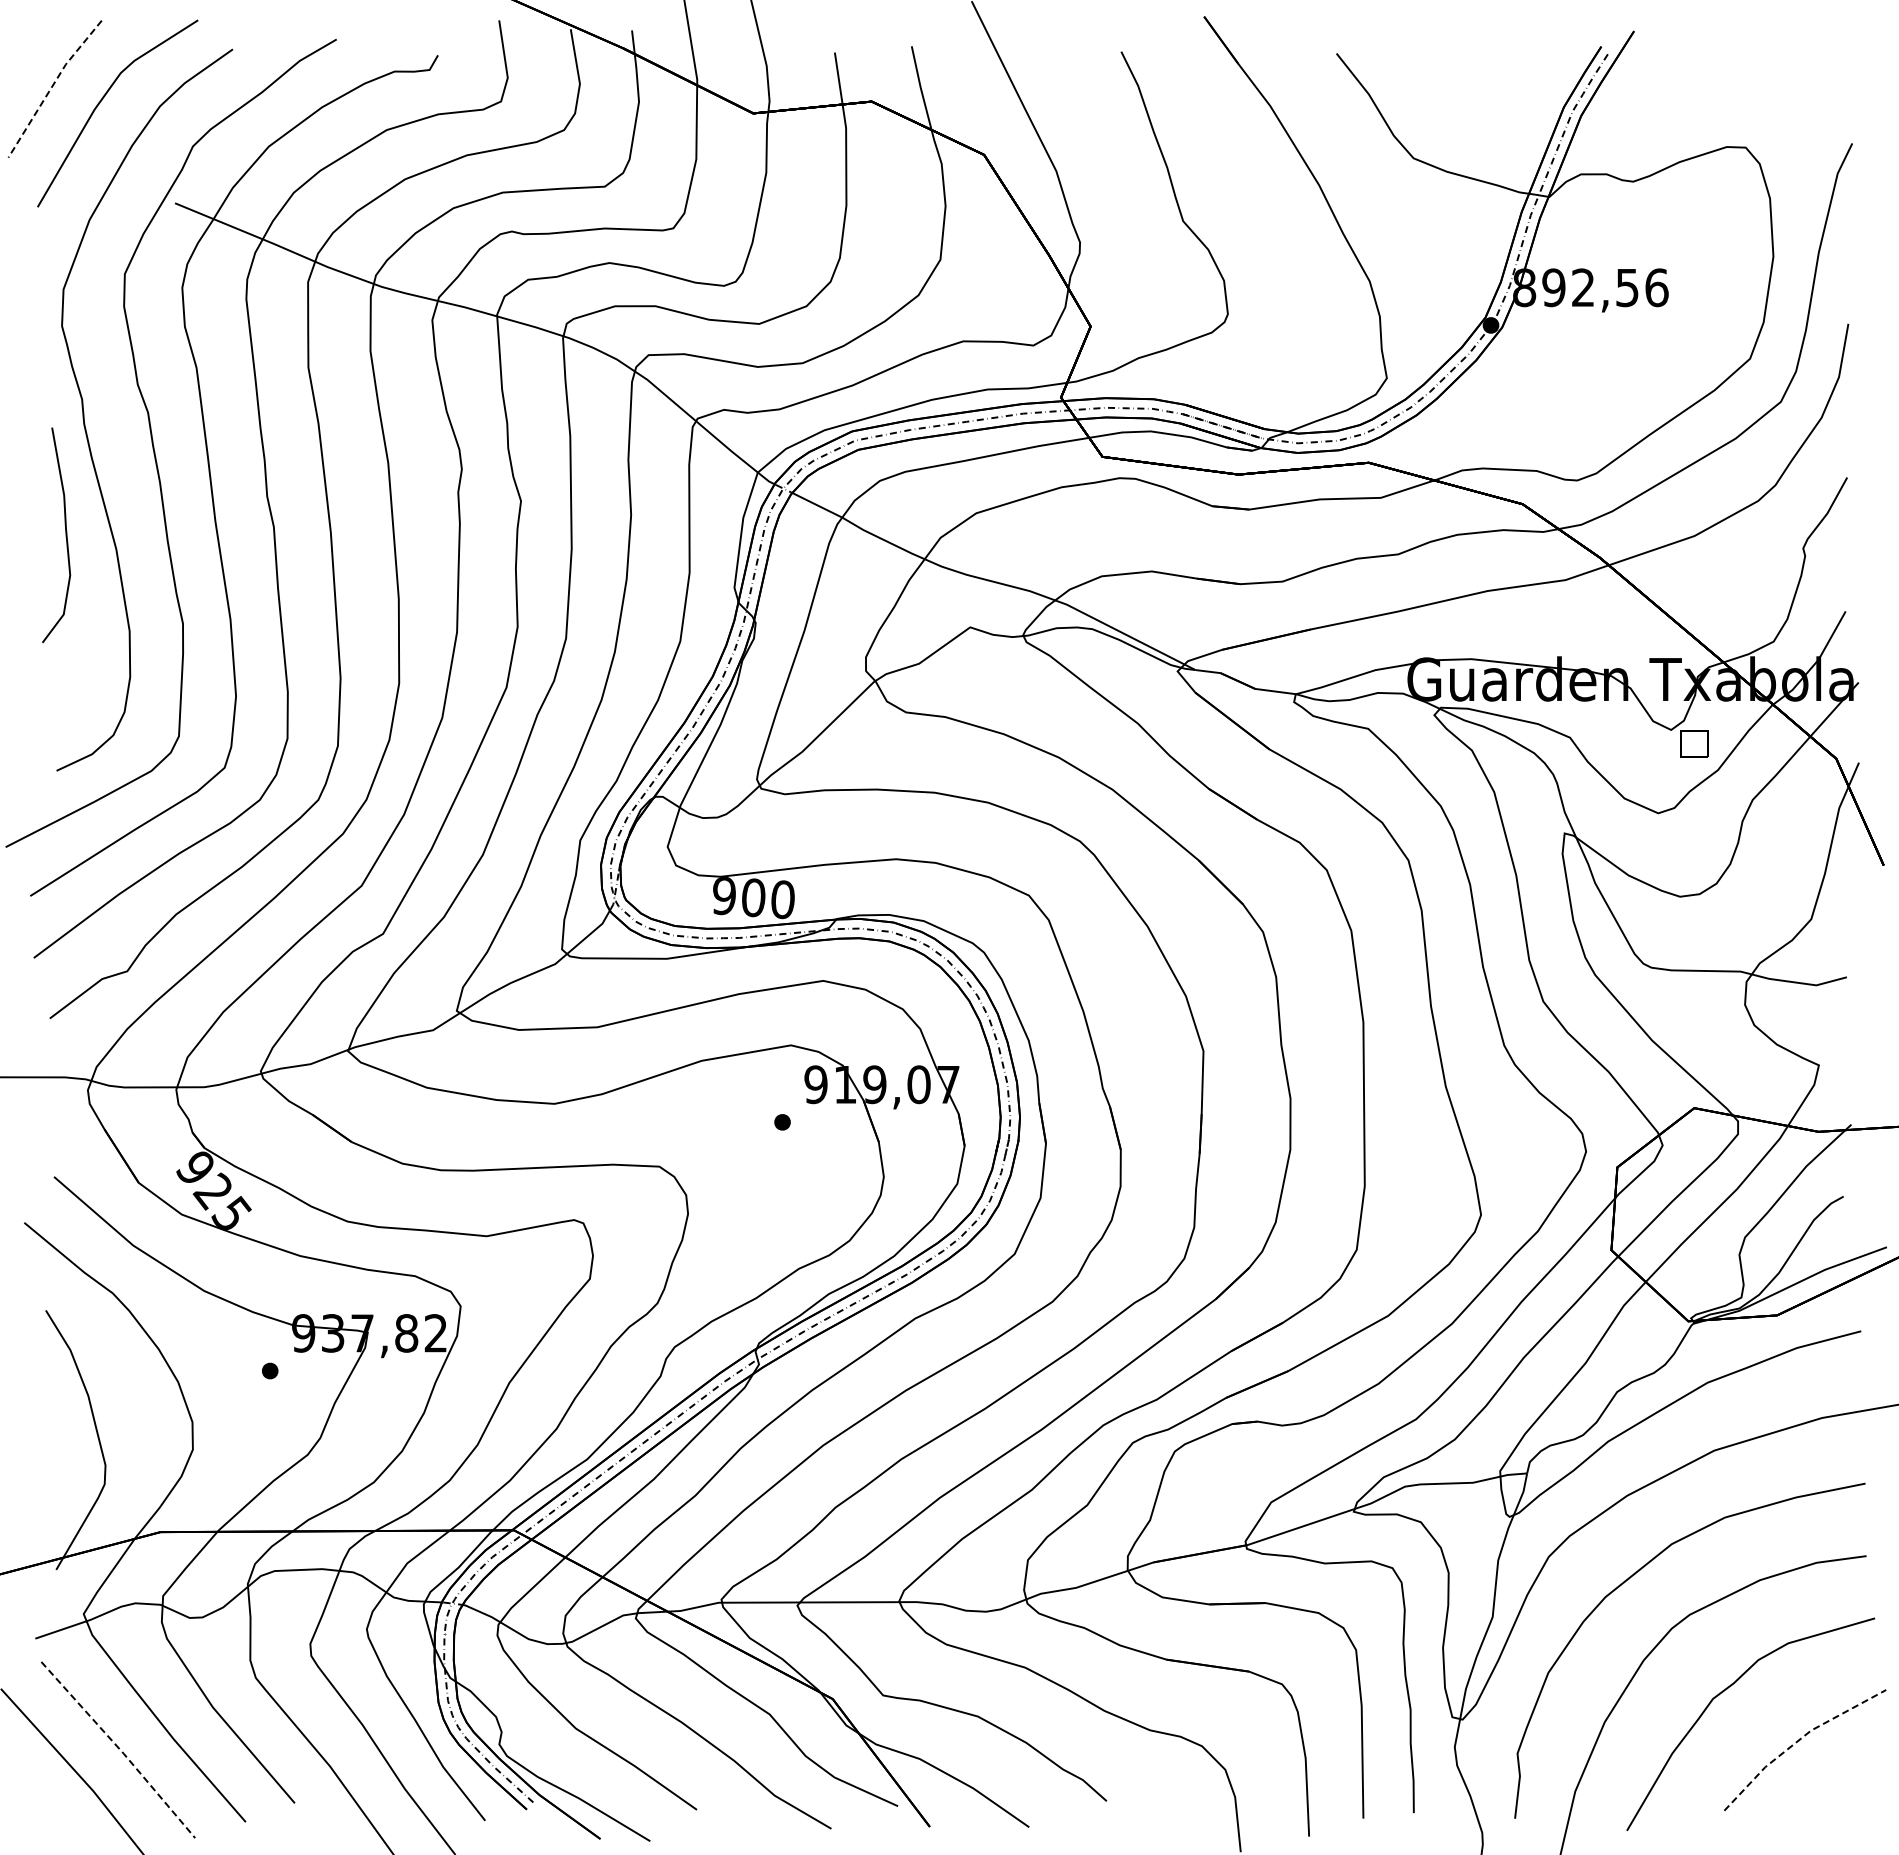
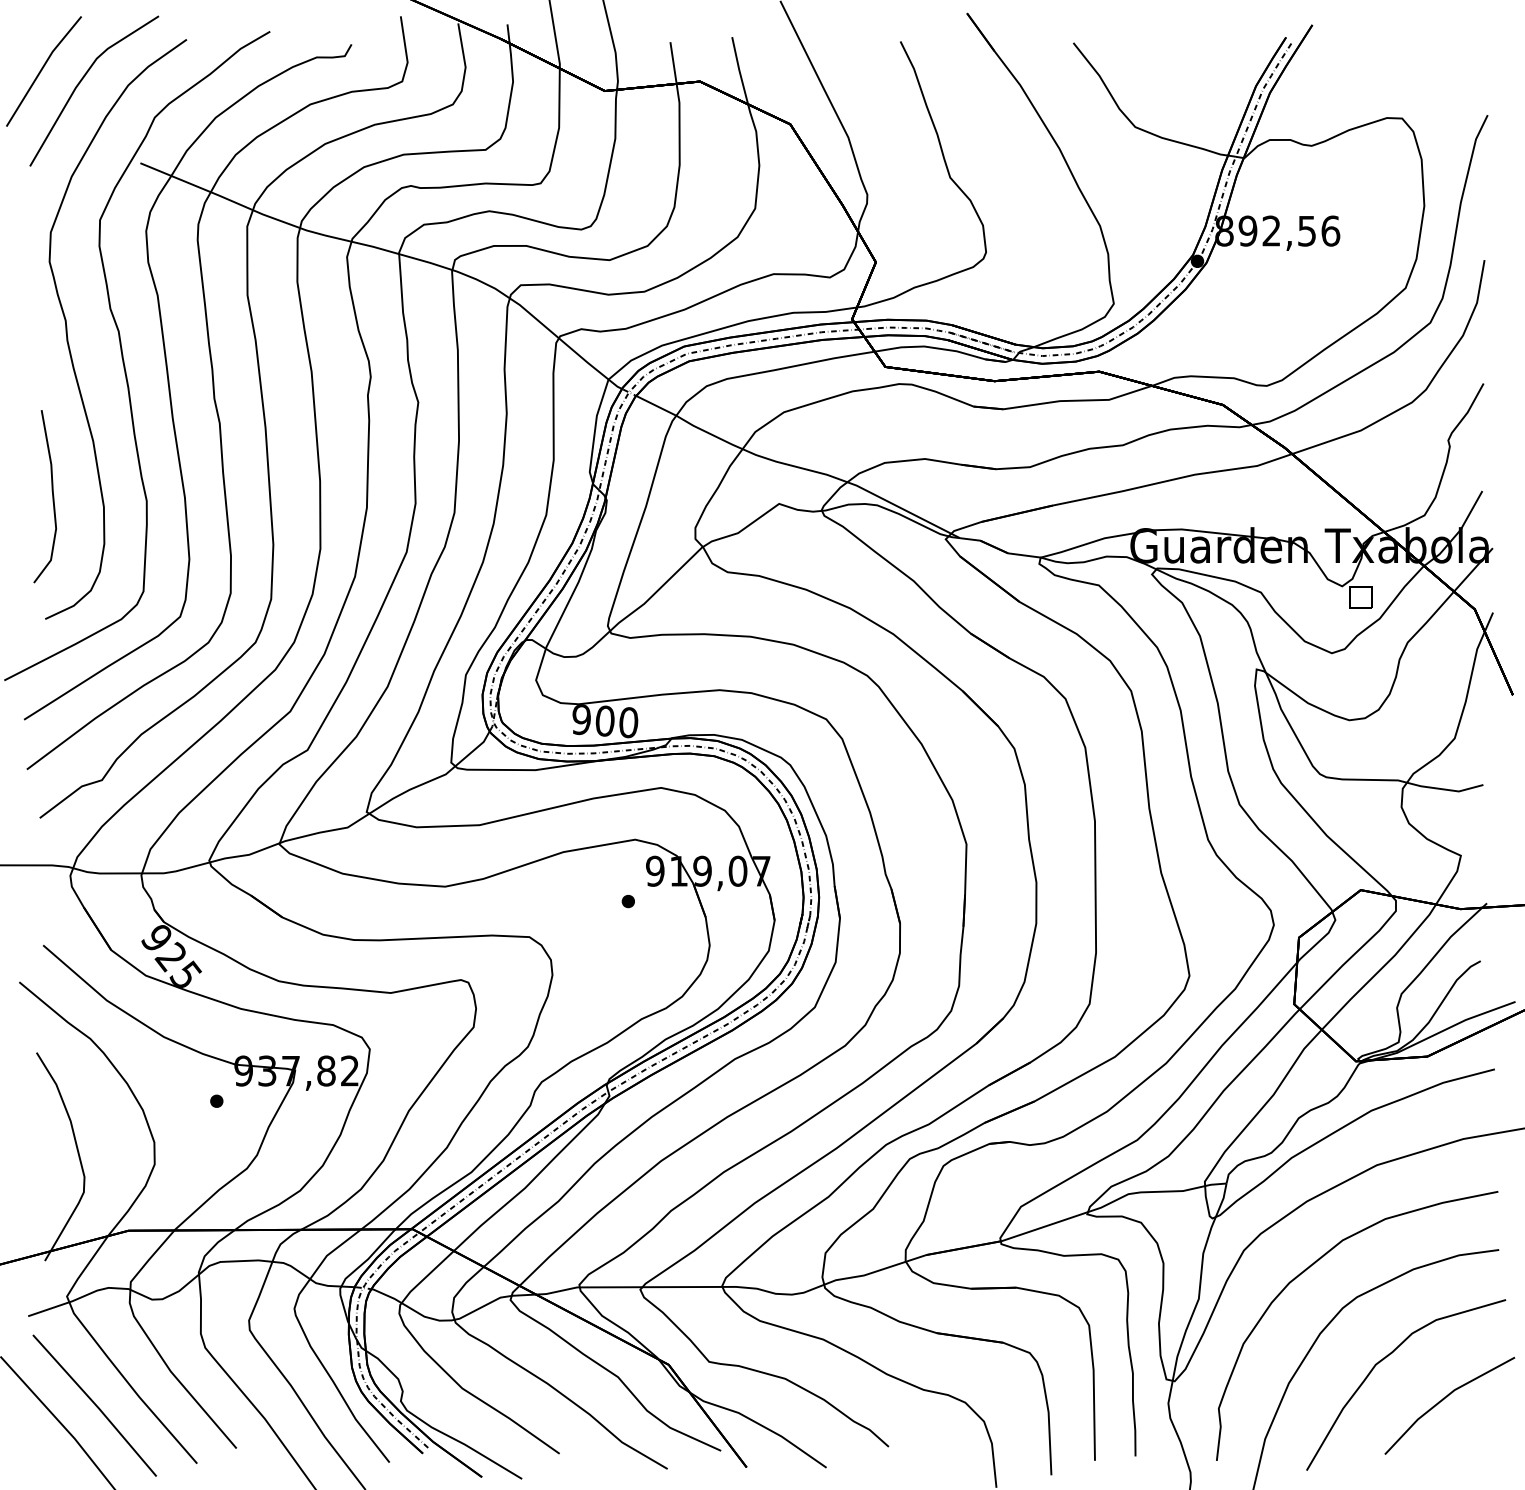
line: (52, 86) -> (41, 69), dashed -> solid
curve: (65, 535) -> (52, 496), moved
line: (1798, 1740) -> (1444, 1398), dashed -> solid
line: (119, 1749) -> (95, 1405), dashed -> solid

